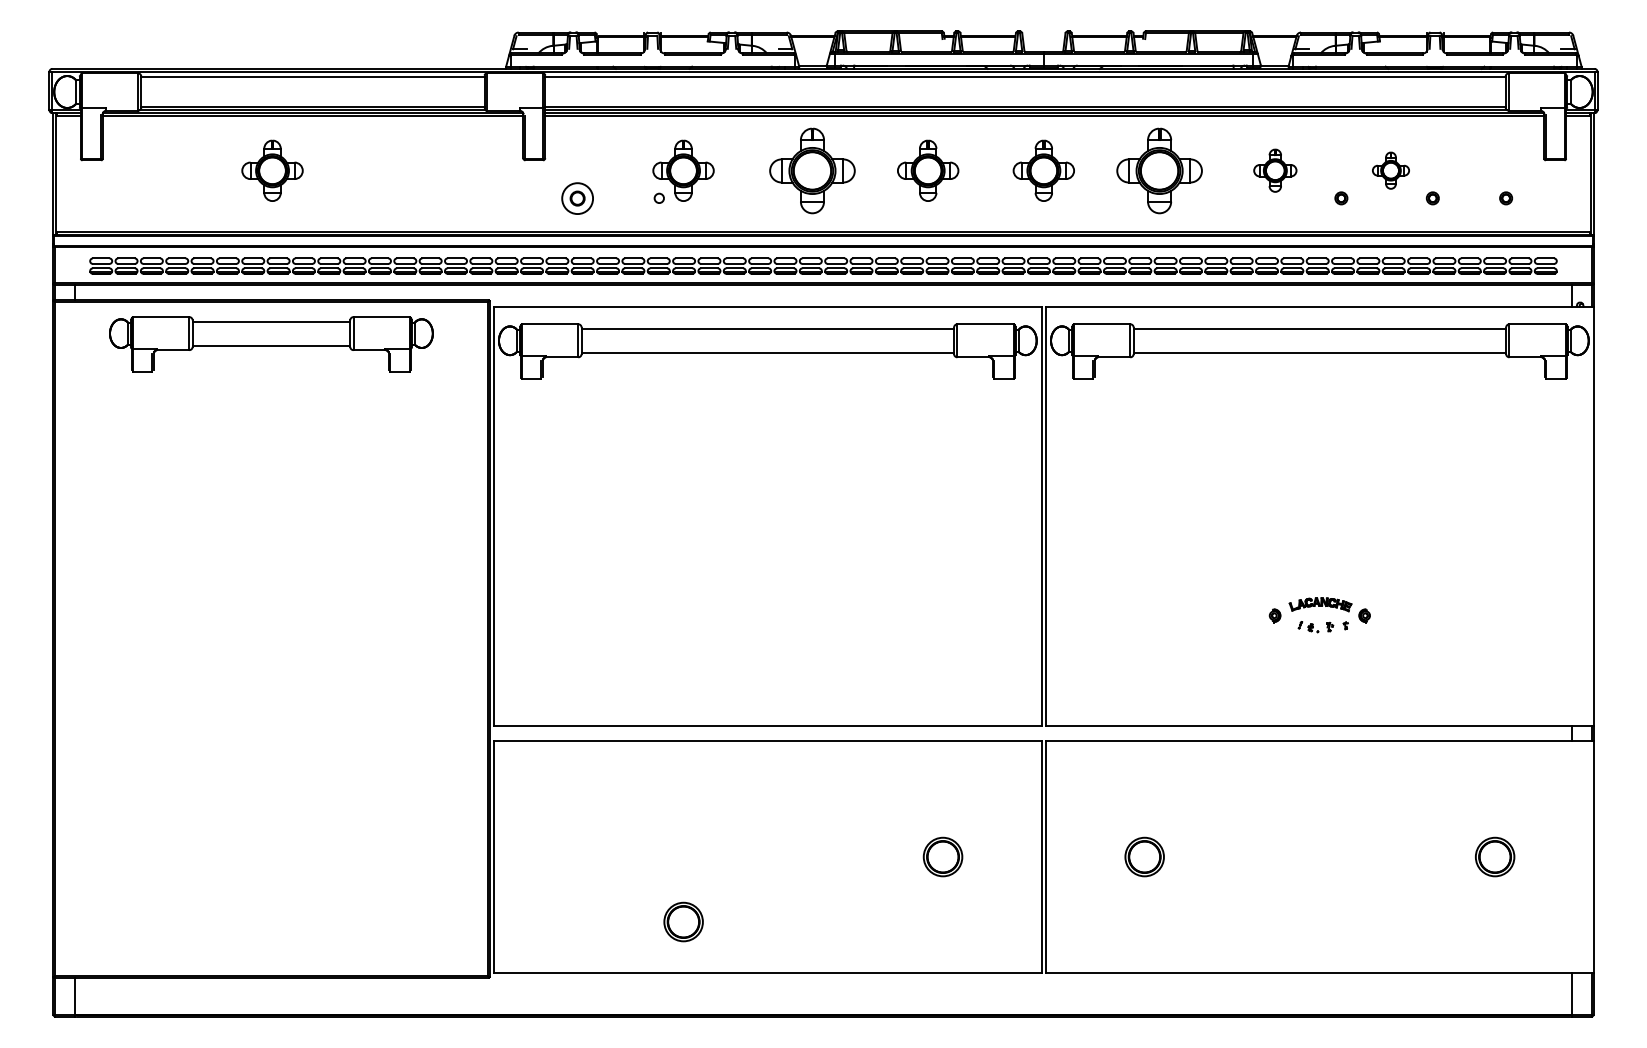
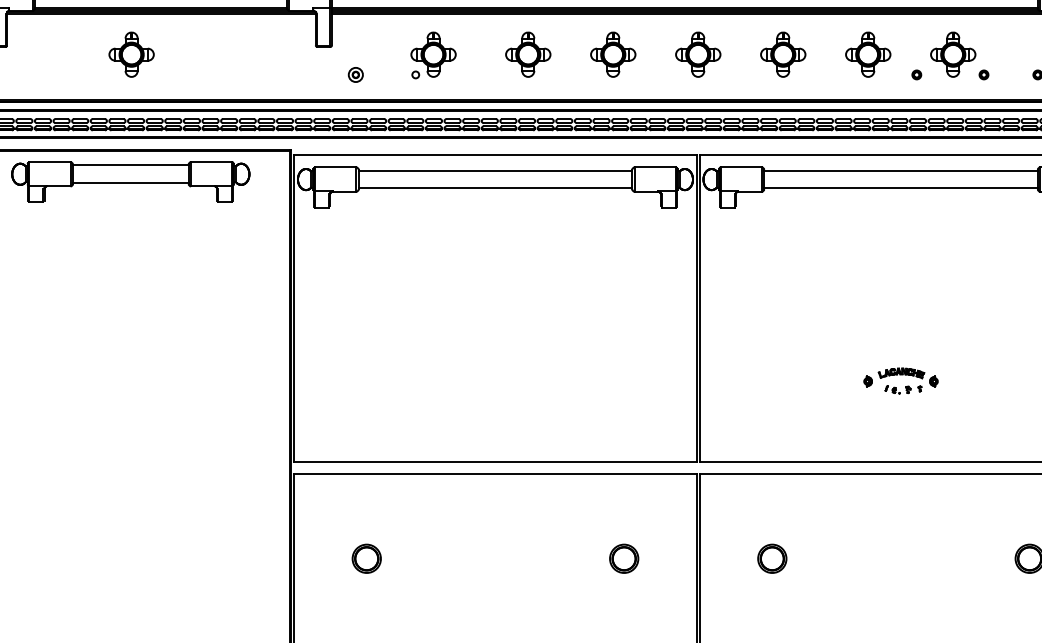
part: (812, 170) -> (528, 54), size x0.71
part: (1159, 170) -> (783, 54), size x0.71
part: (1275, 170) -> (868, 54), size x1.43
part: (1390, 170) -> (952, 54), size x1.67
part: (577, 197) -> (355, 74), size x0.62
part: (683, 921) -> (366, 558), moved

